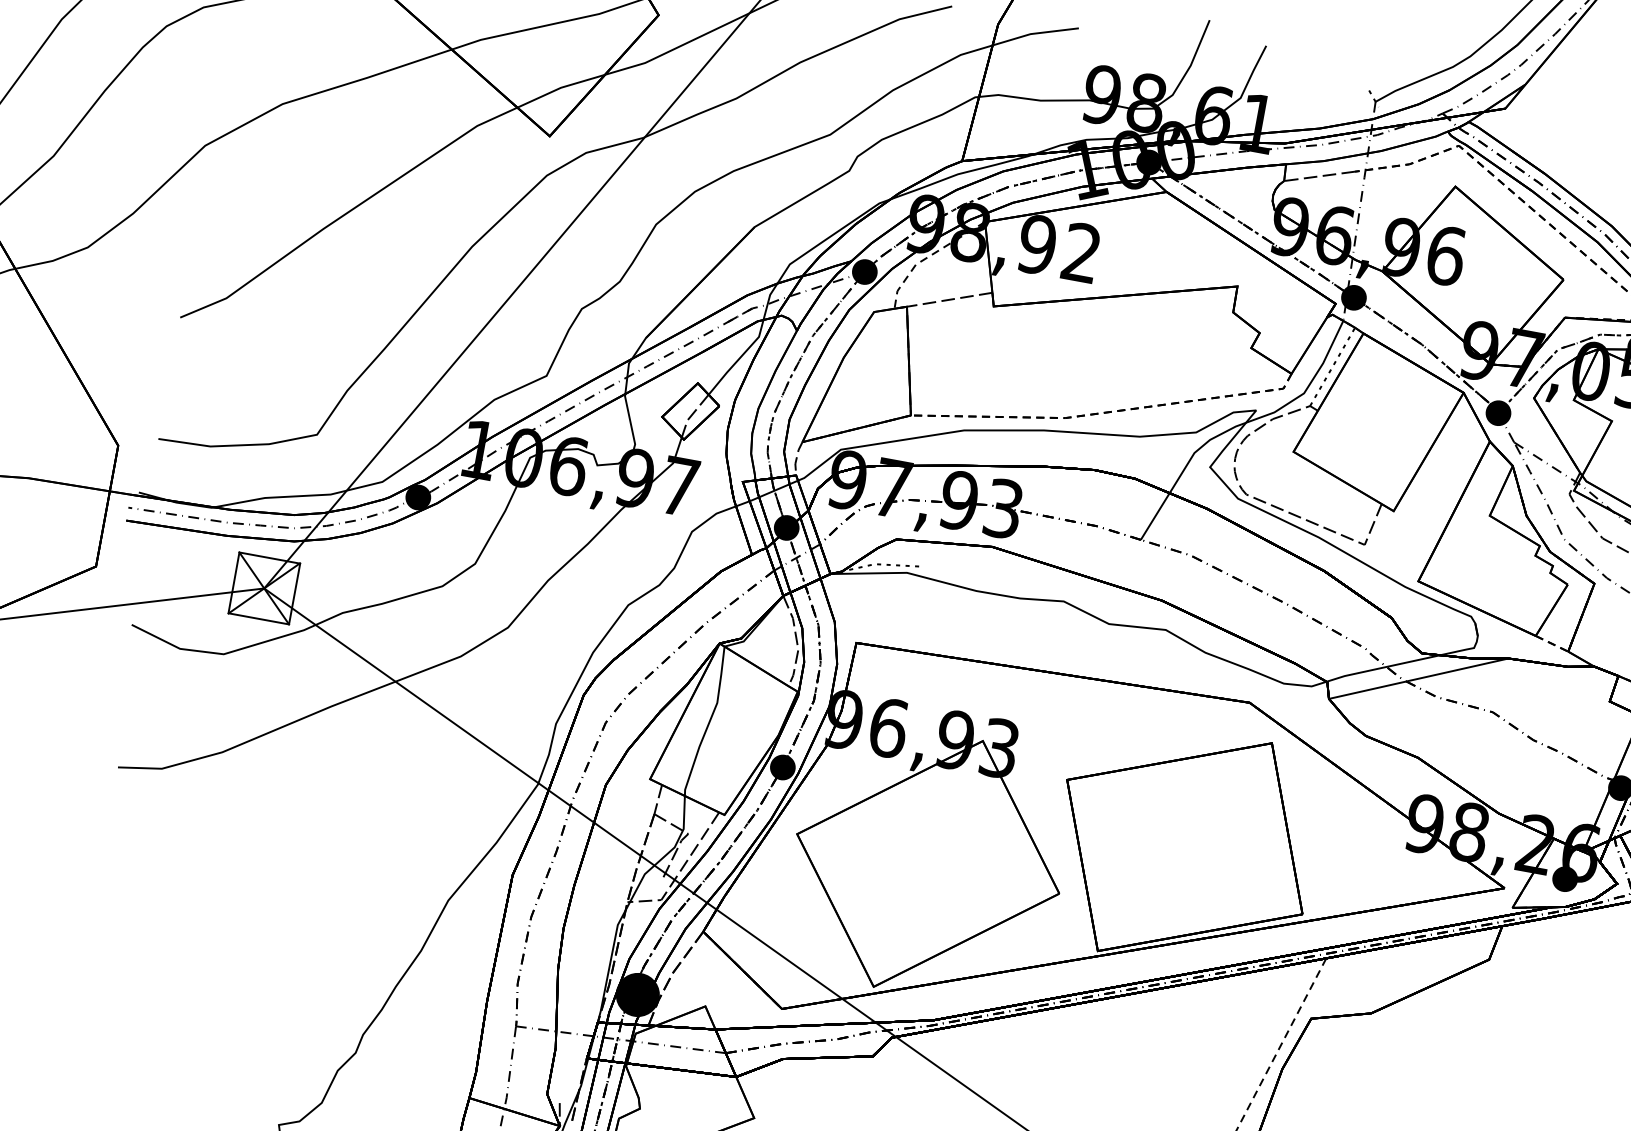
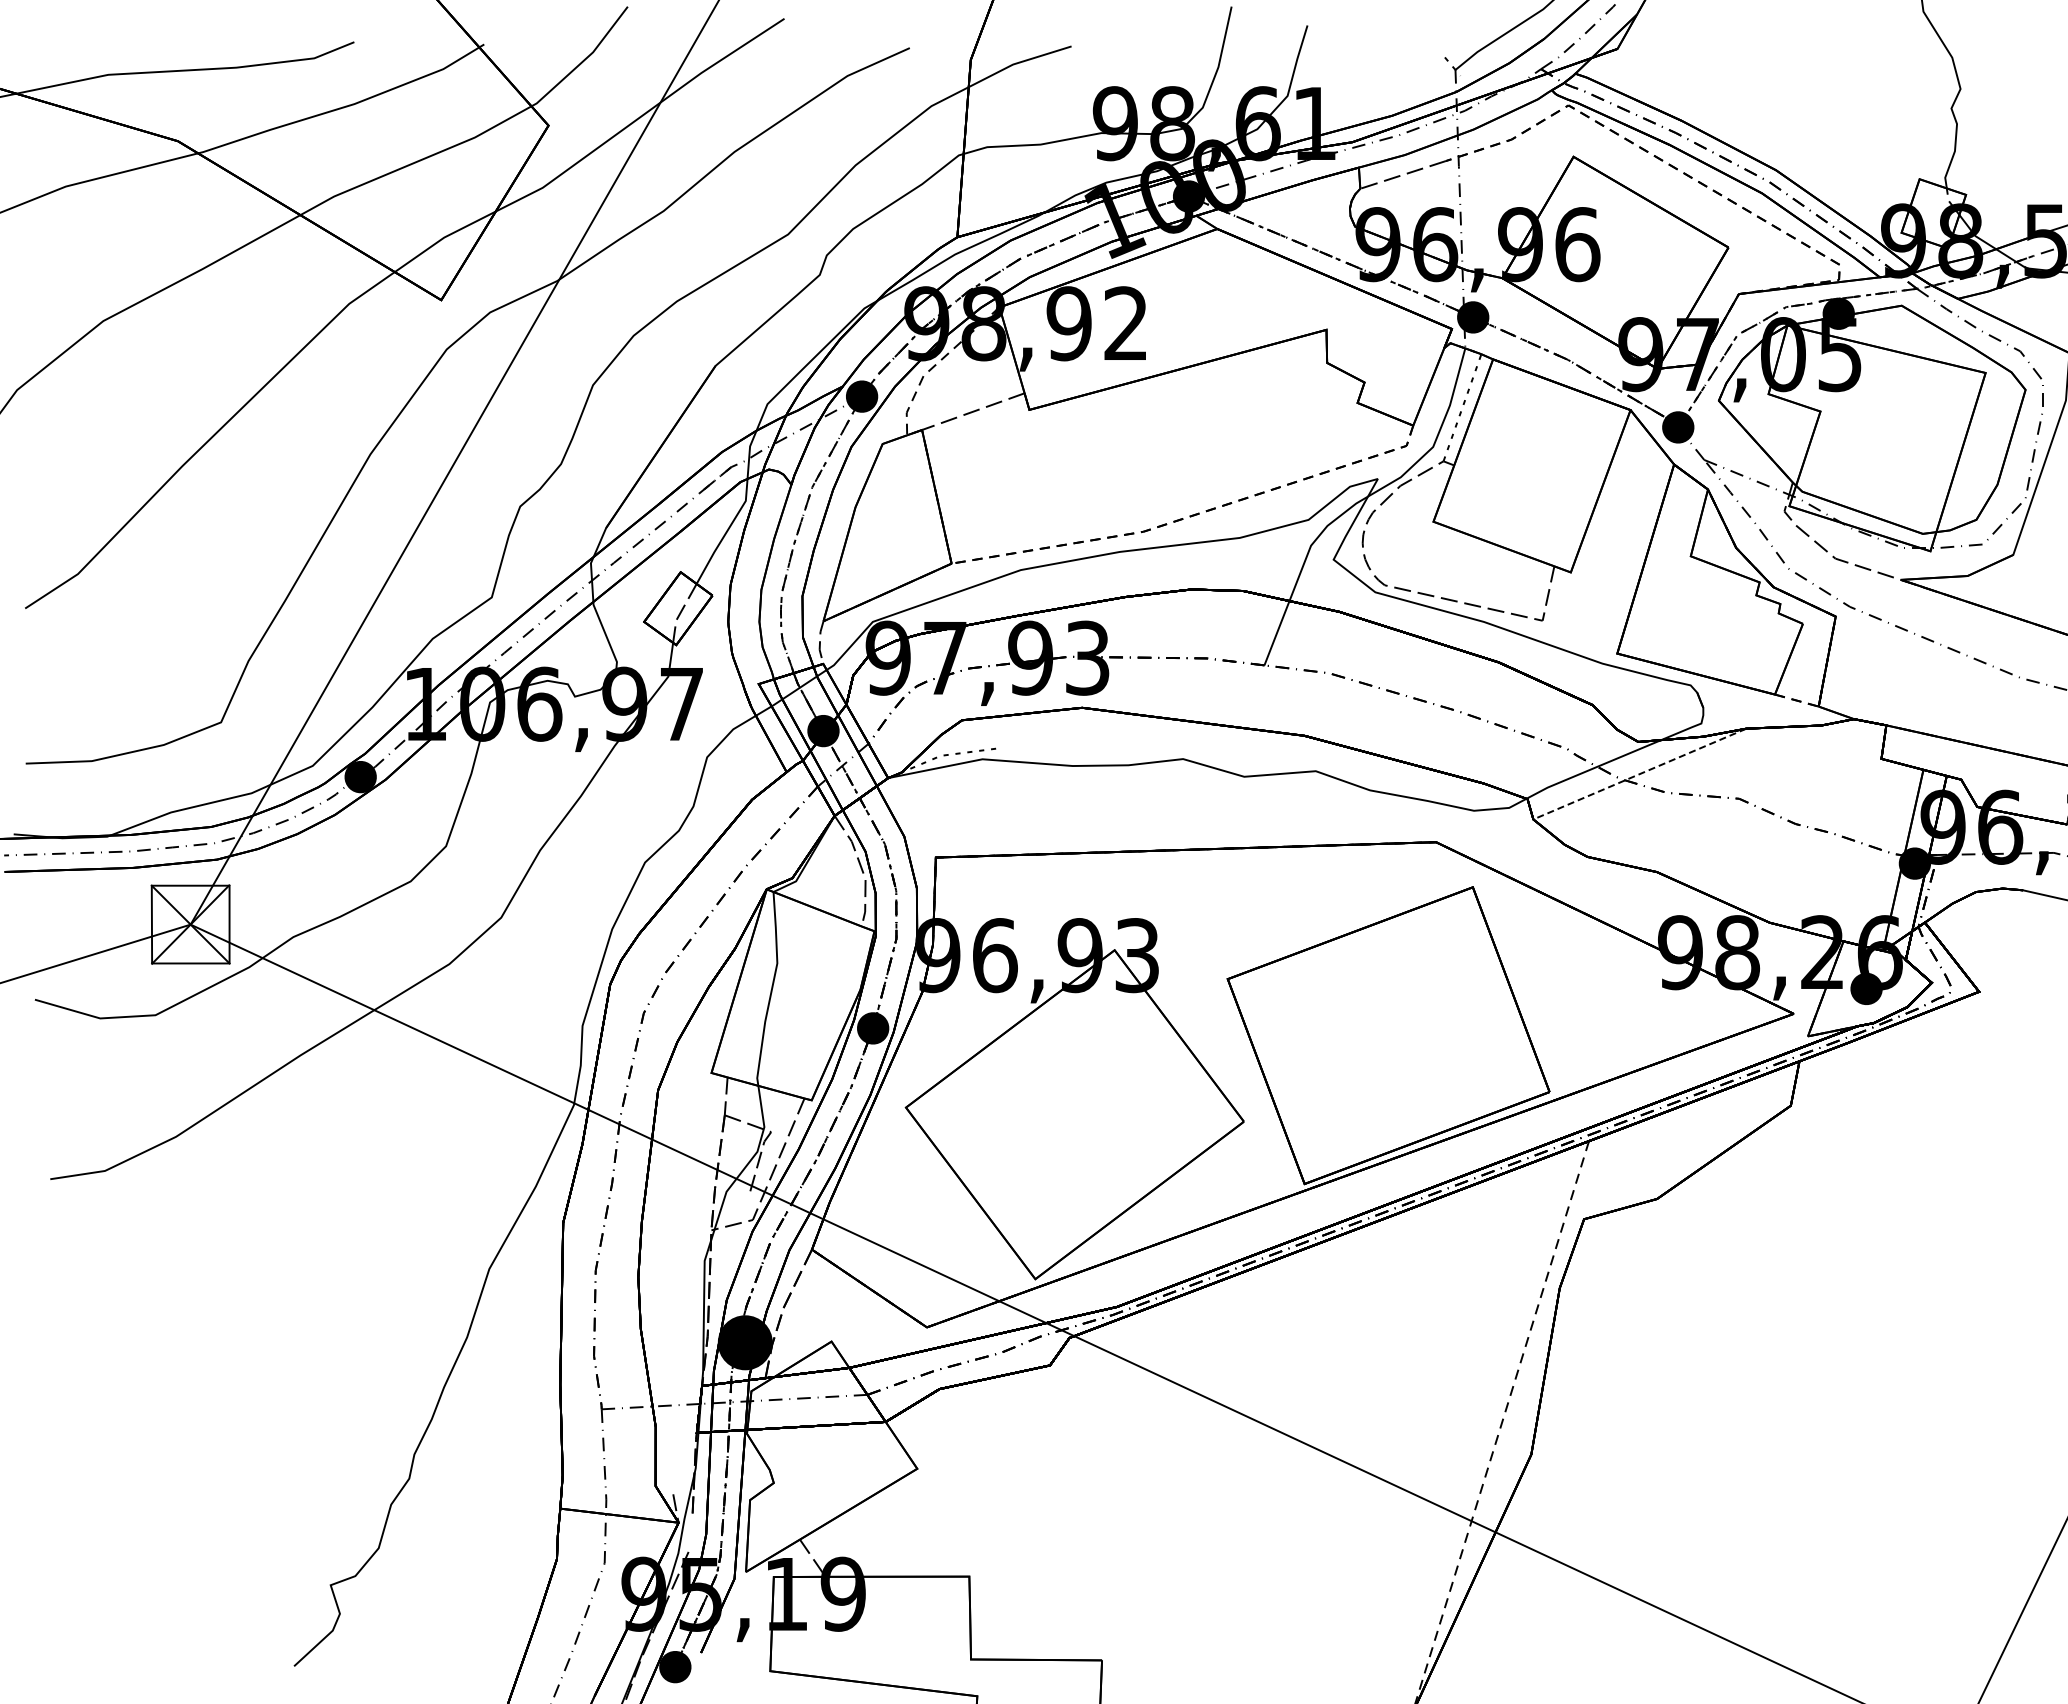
line: (1418, 678) -> (1639, 774), solid -> dashed

